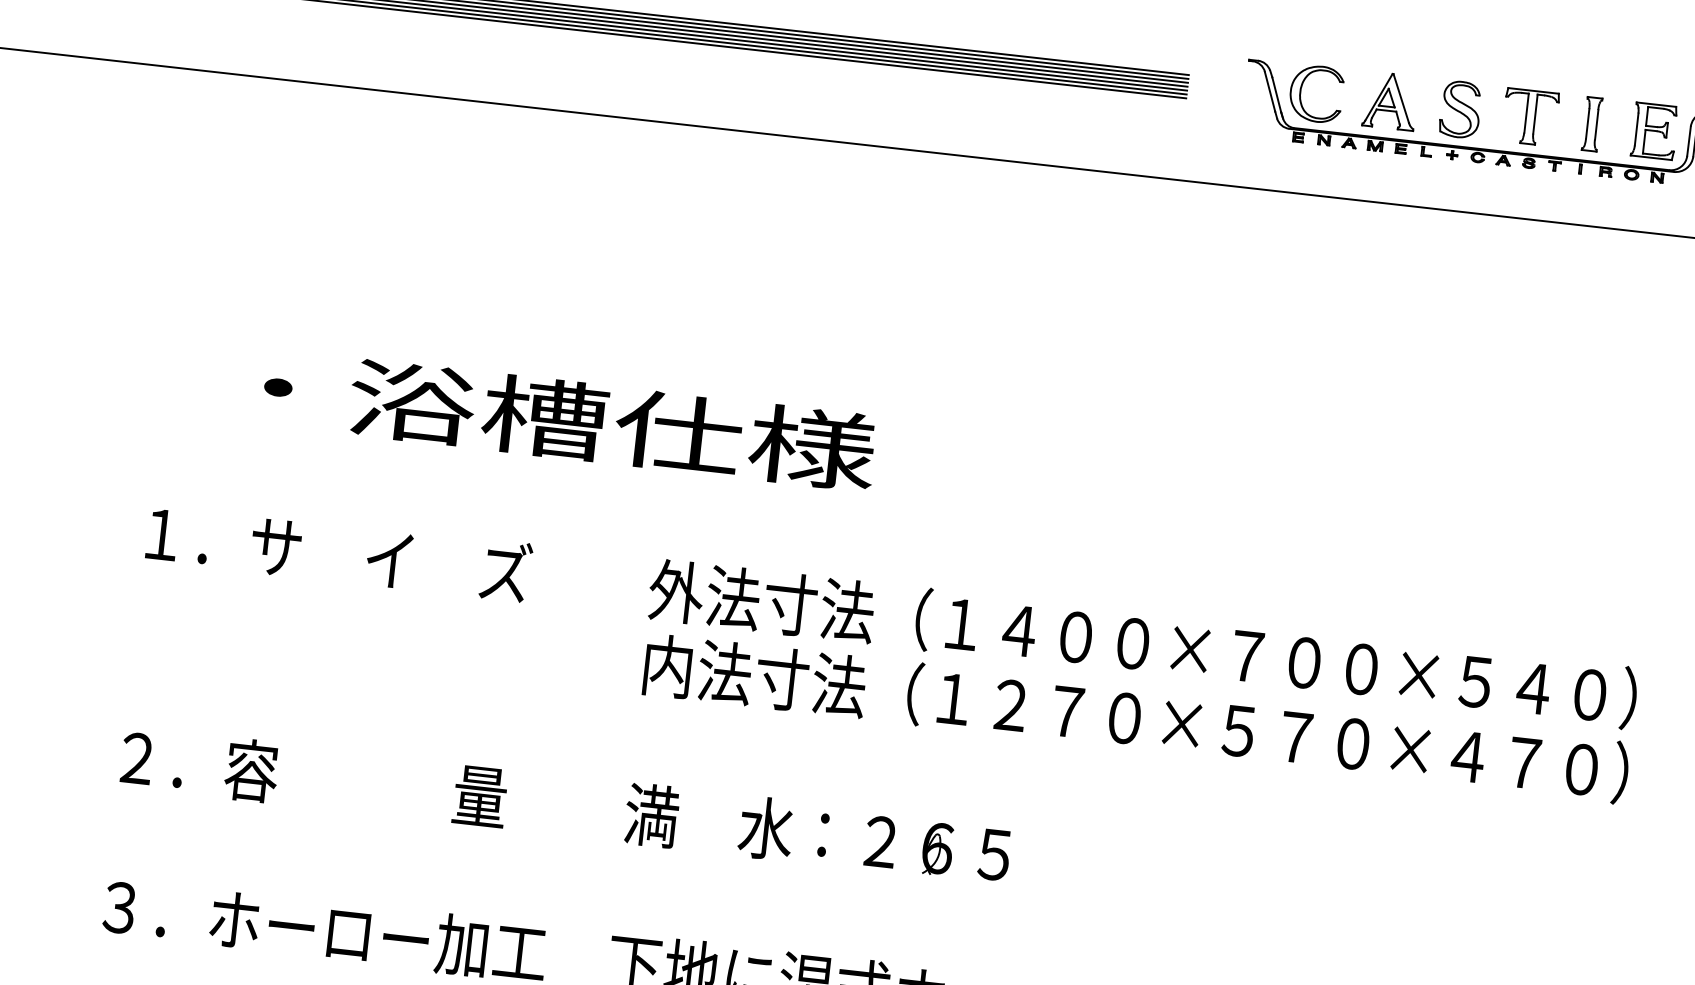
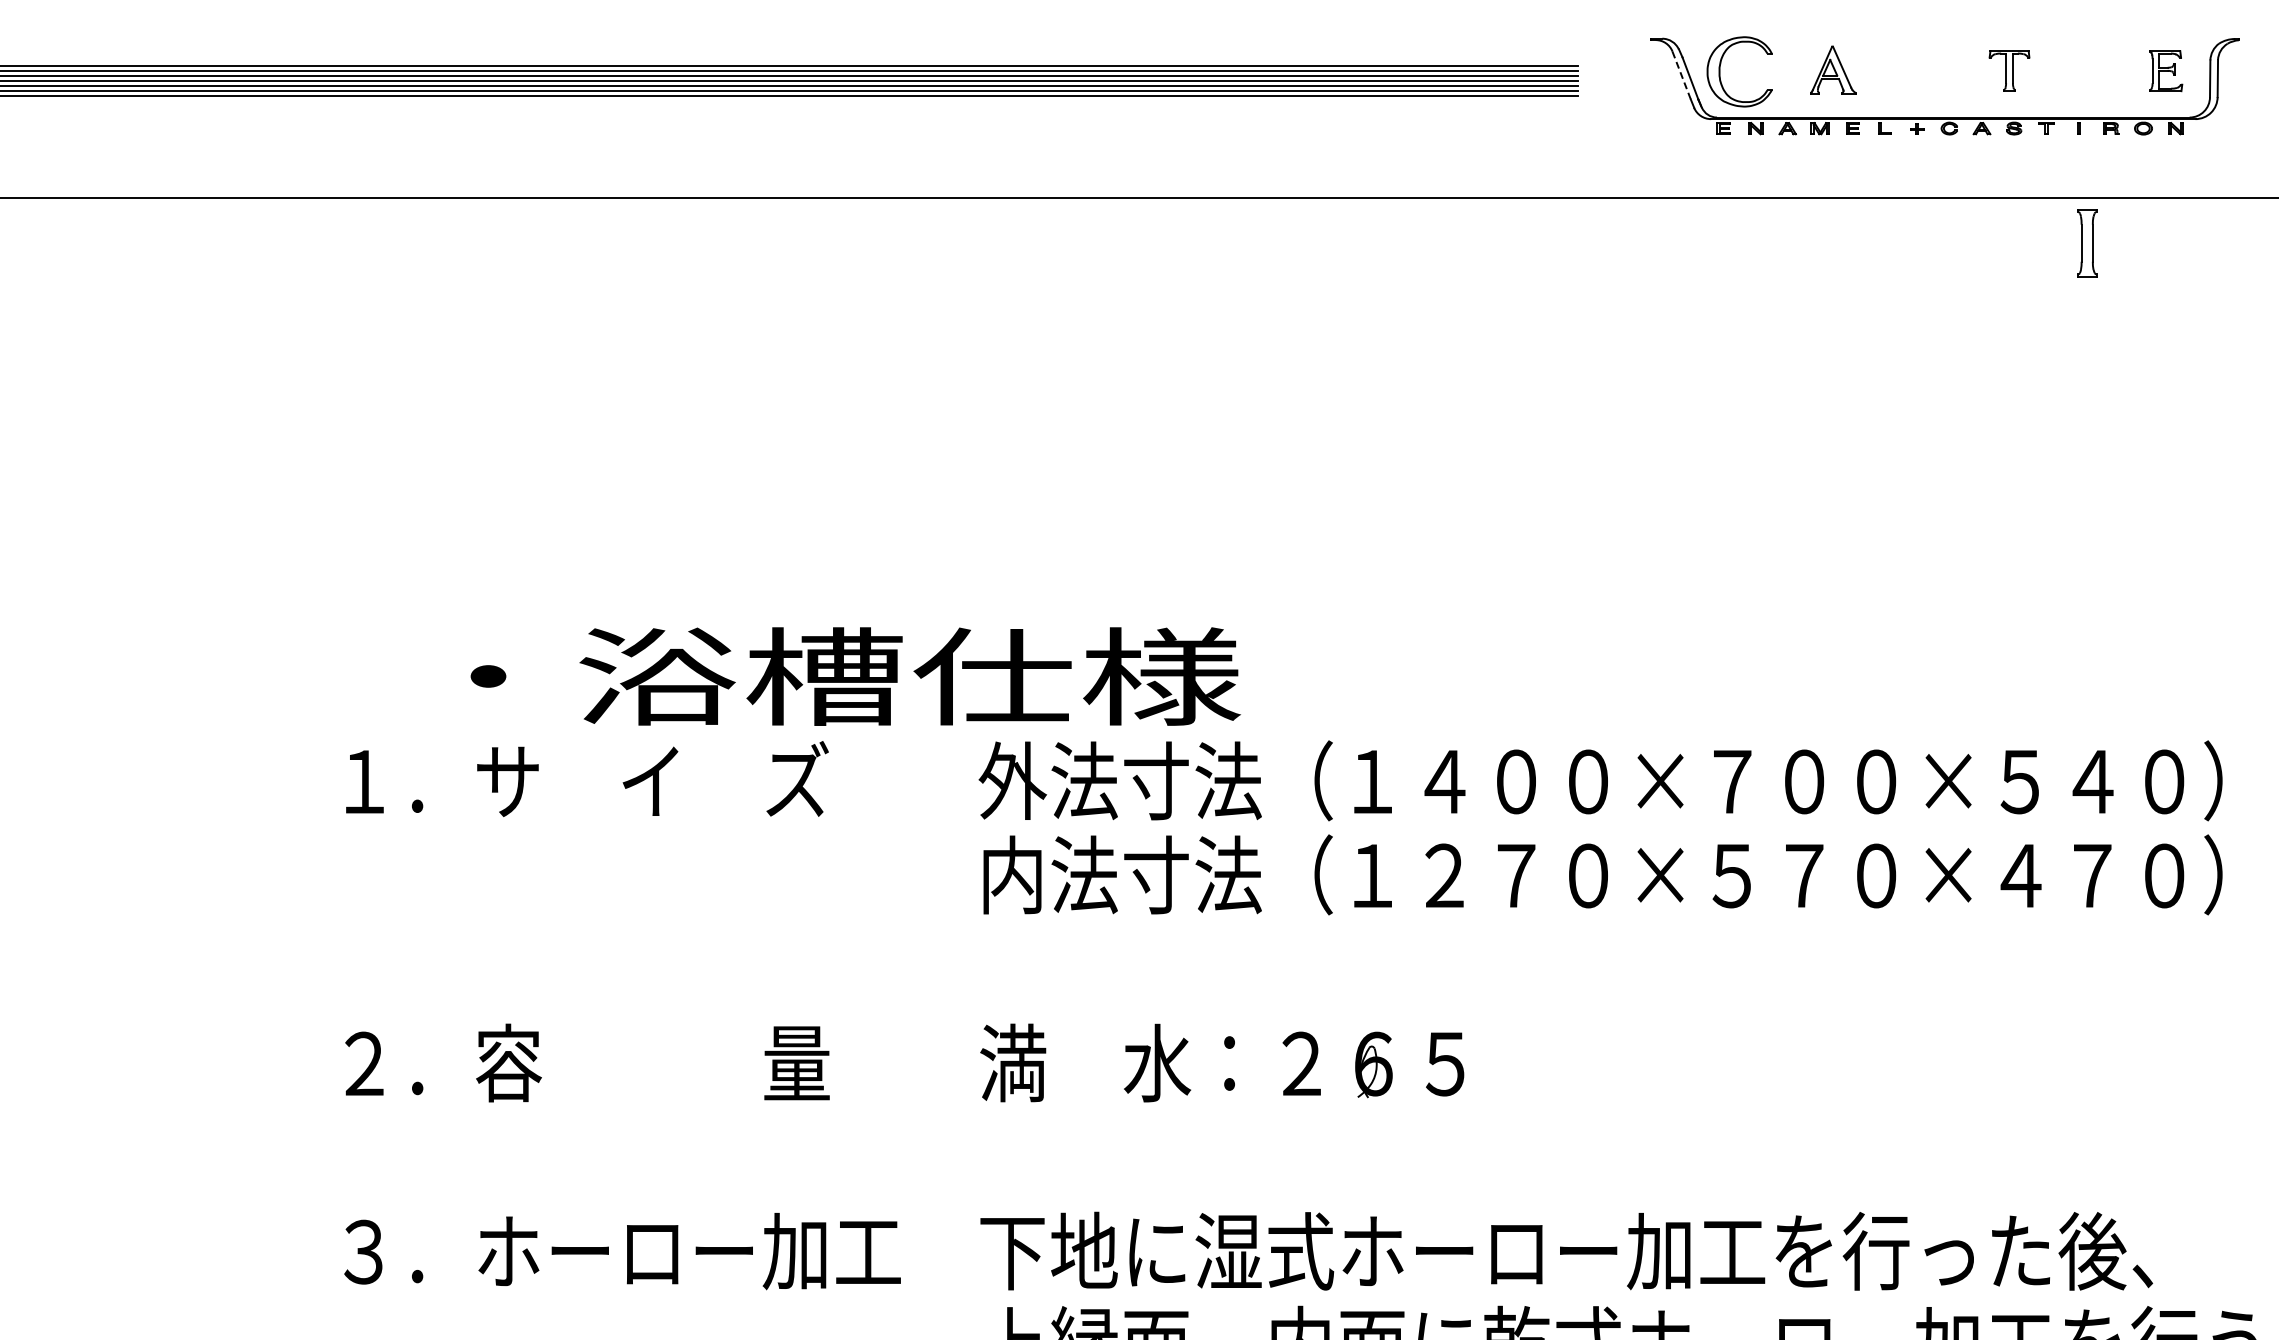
line: (1269, 91) -> (1681, 75), solid -> dashed
part: (1390, 101) -> (1832, 70), size x0.7
part: (1460, 109) -> (1921, 71), removed
part: (1530, 116) -> (2009, 70), size x0.6
part: (1592, 124) -> (2087, 243), moved
part: (1655, 130) -> (2166, 70), size x0.6
text: (569, 420) -> (855, 676), moved

